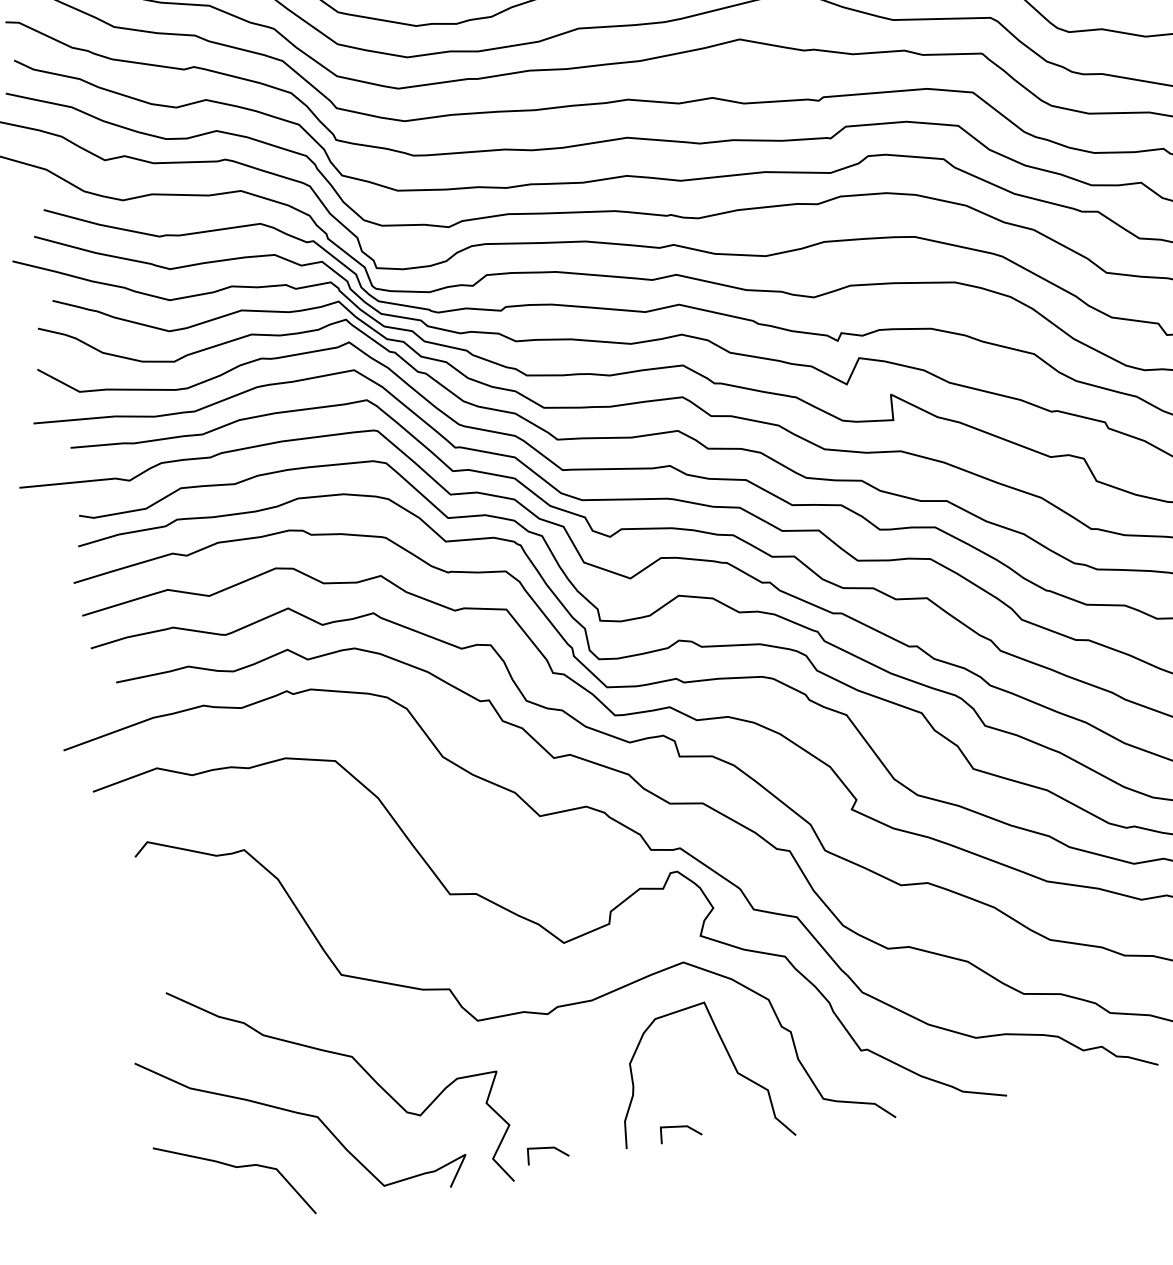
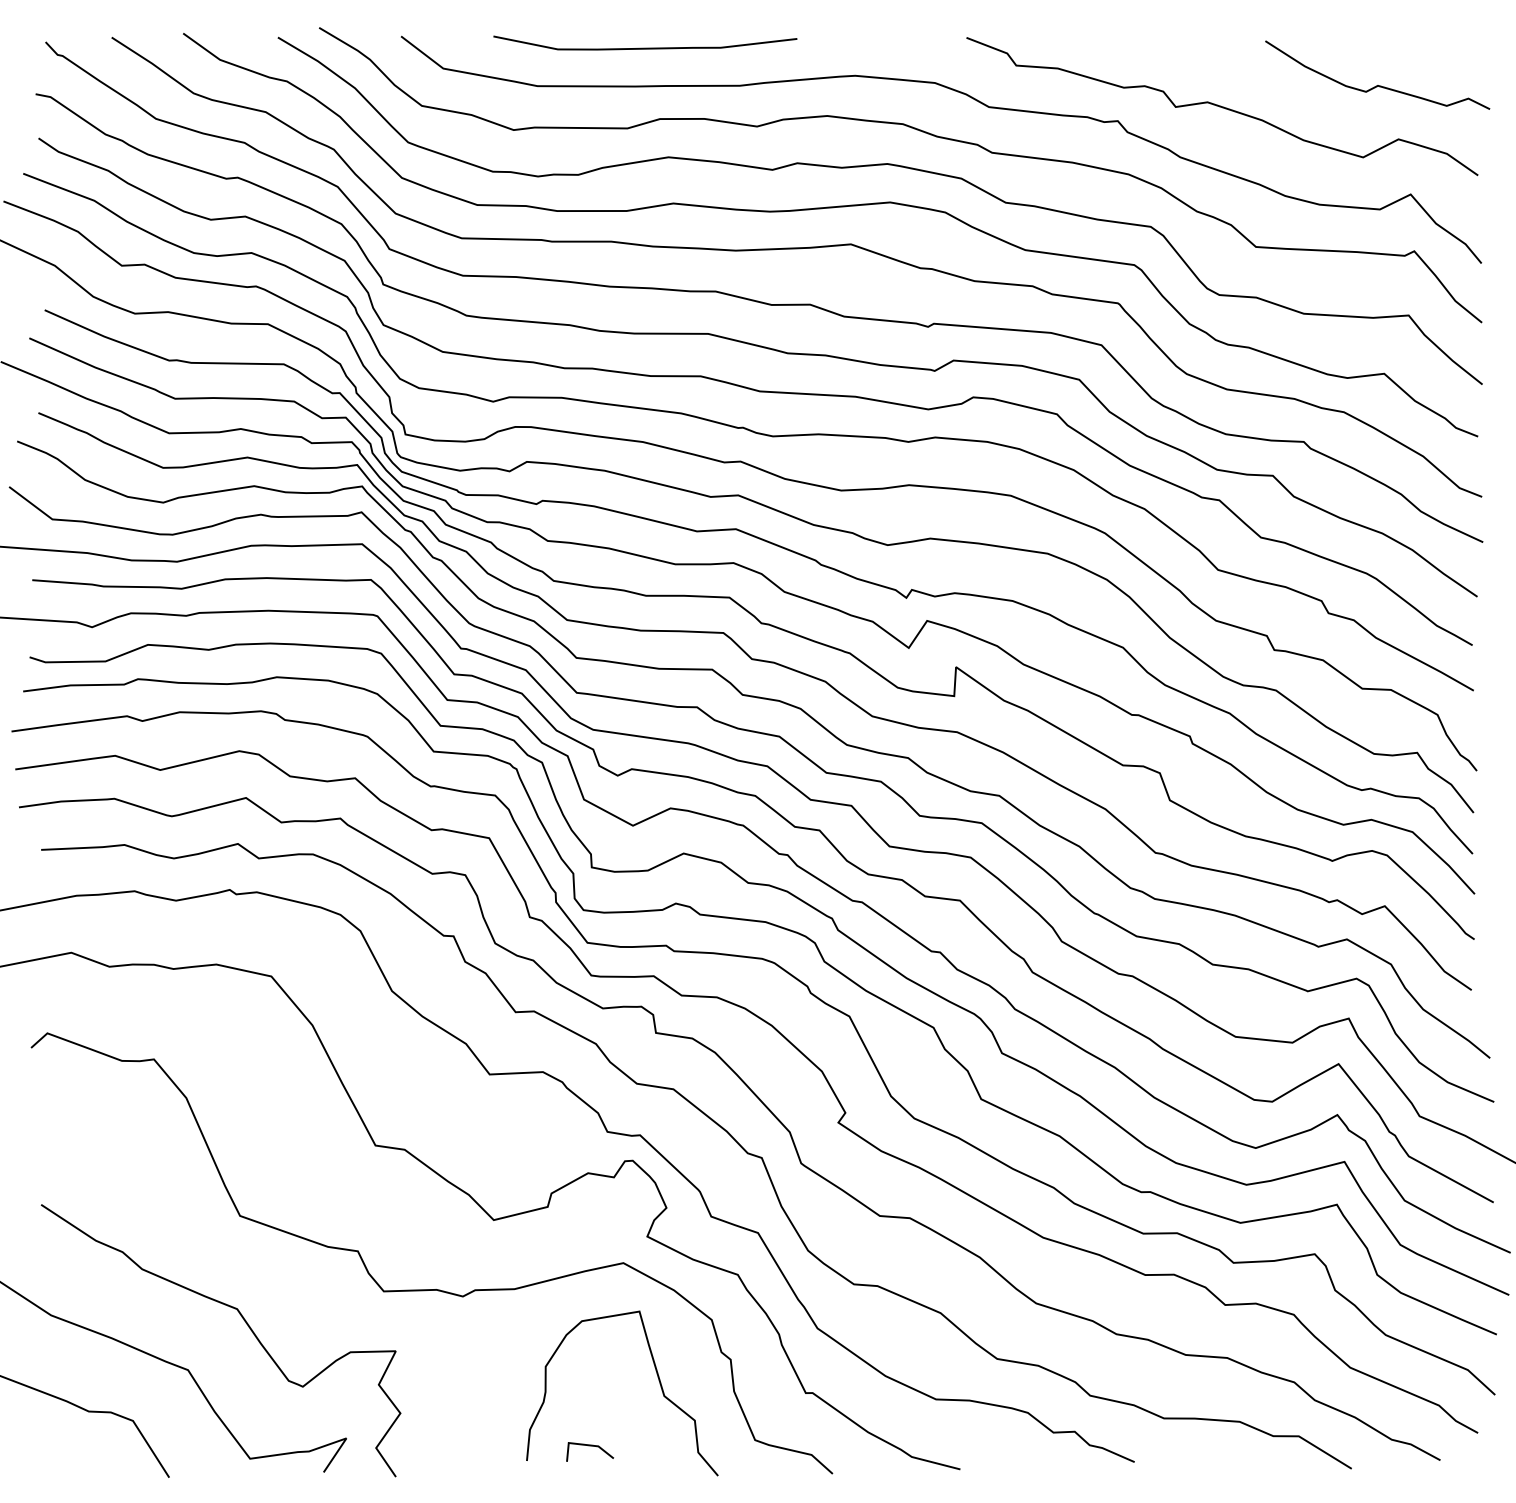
line: (547, 1148) -> (438, 1446), removed

